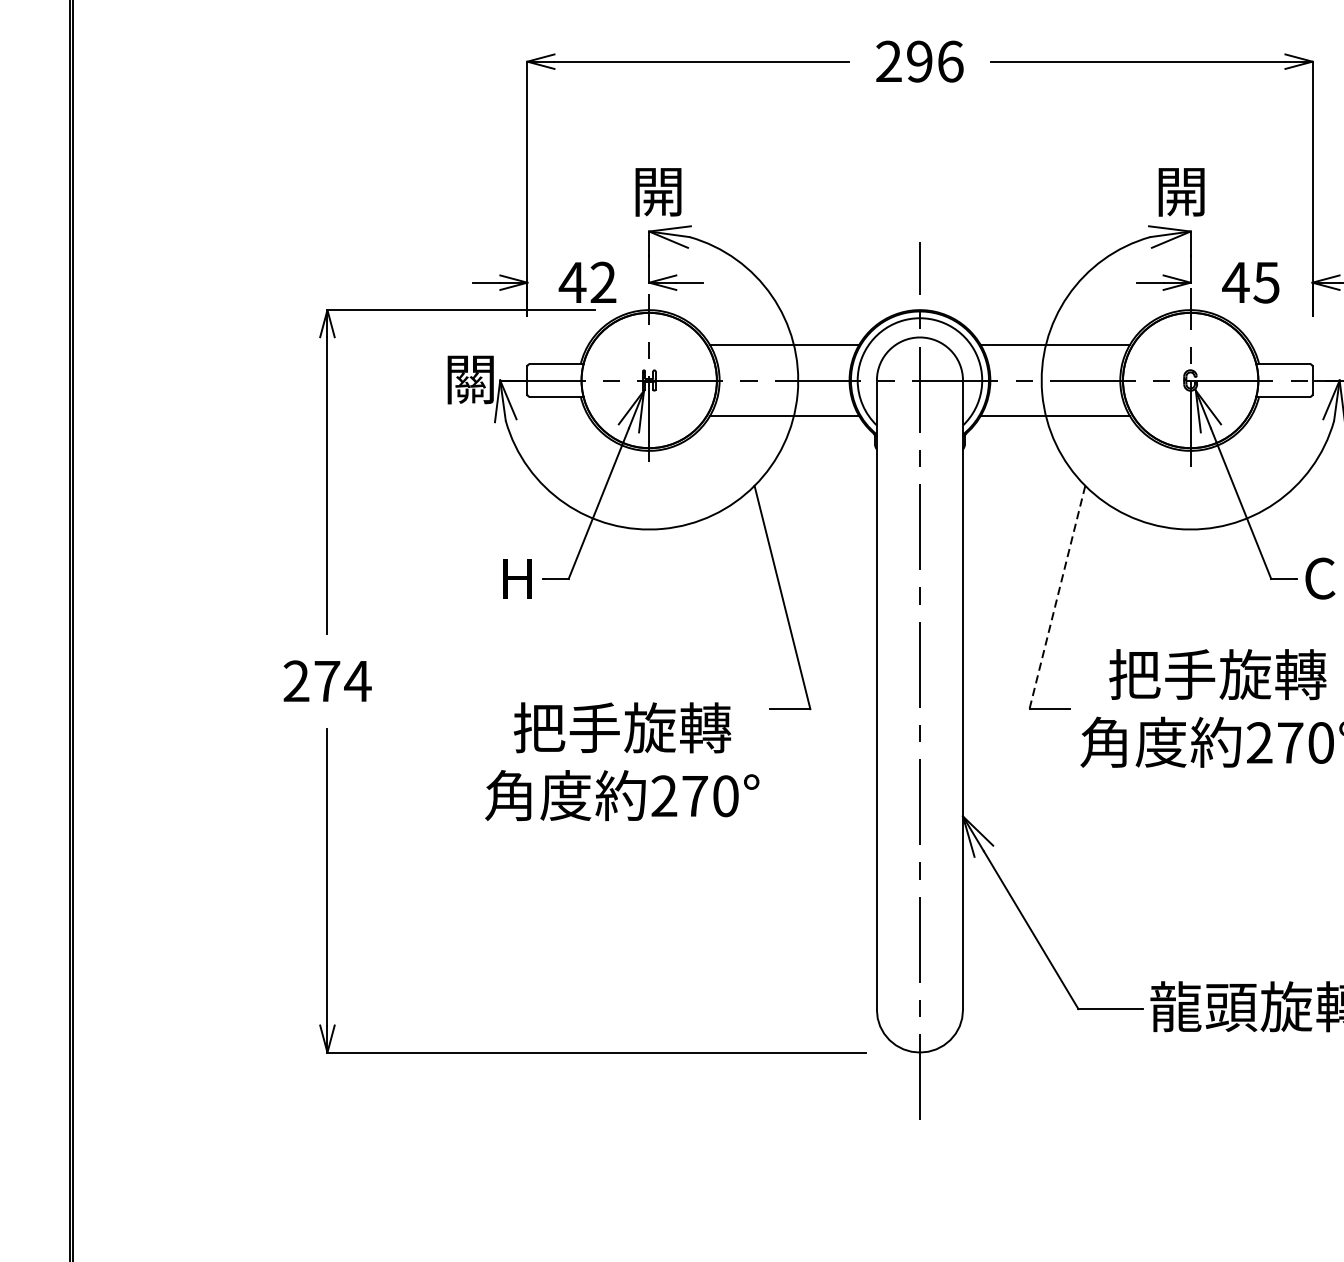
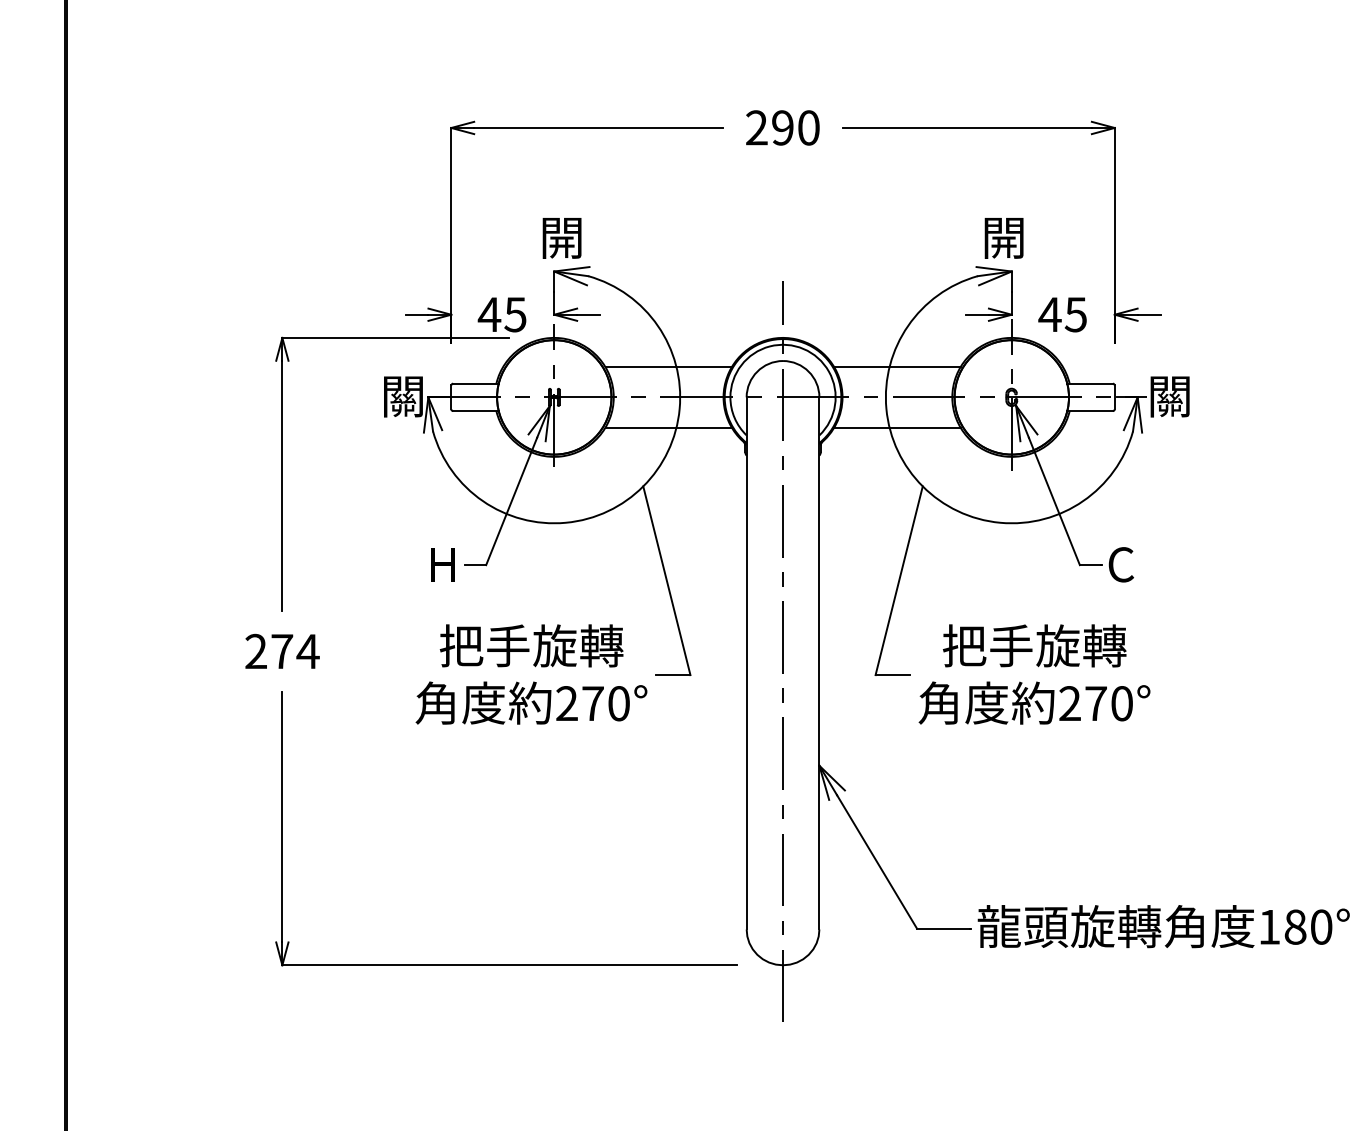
text: (950, 61) -> (808, 127), 296 -> 290
text: (603, 282) -> (515, 314), 42 -> 45
line: (1057, 598) -> (899, 581), dashed -> solid
text: (622, 761) -> (531, 674), moved

